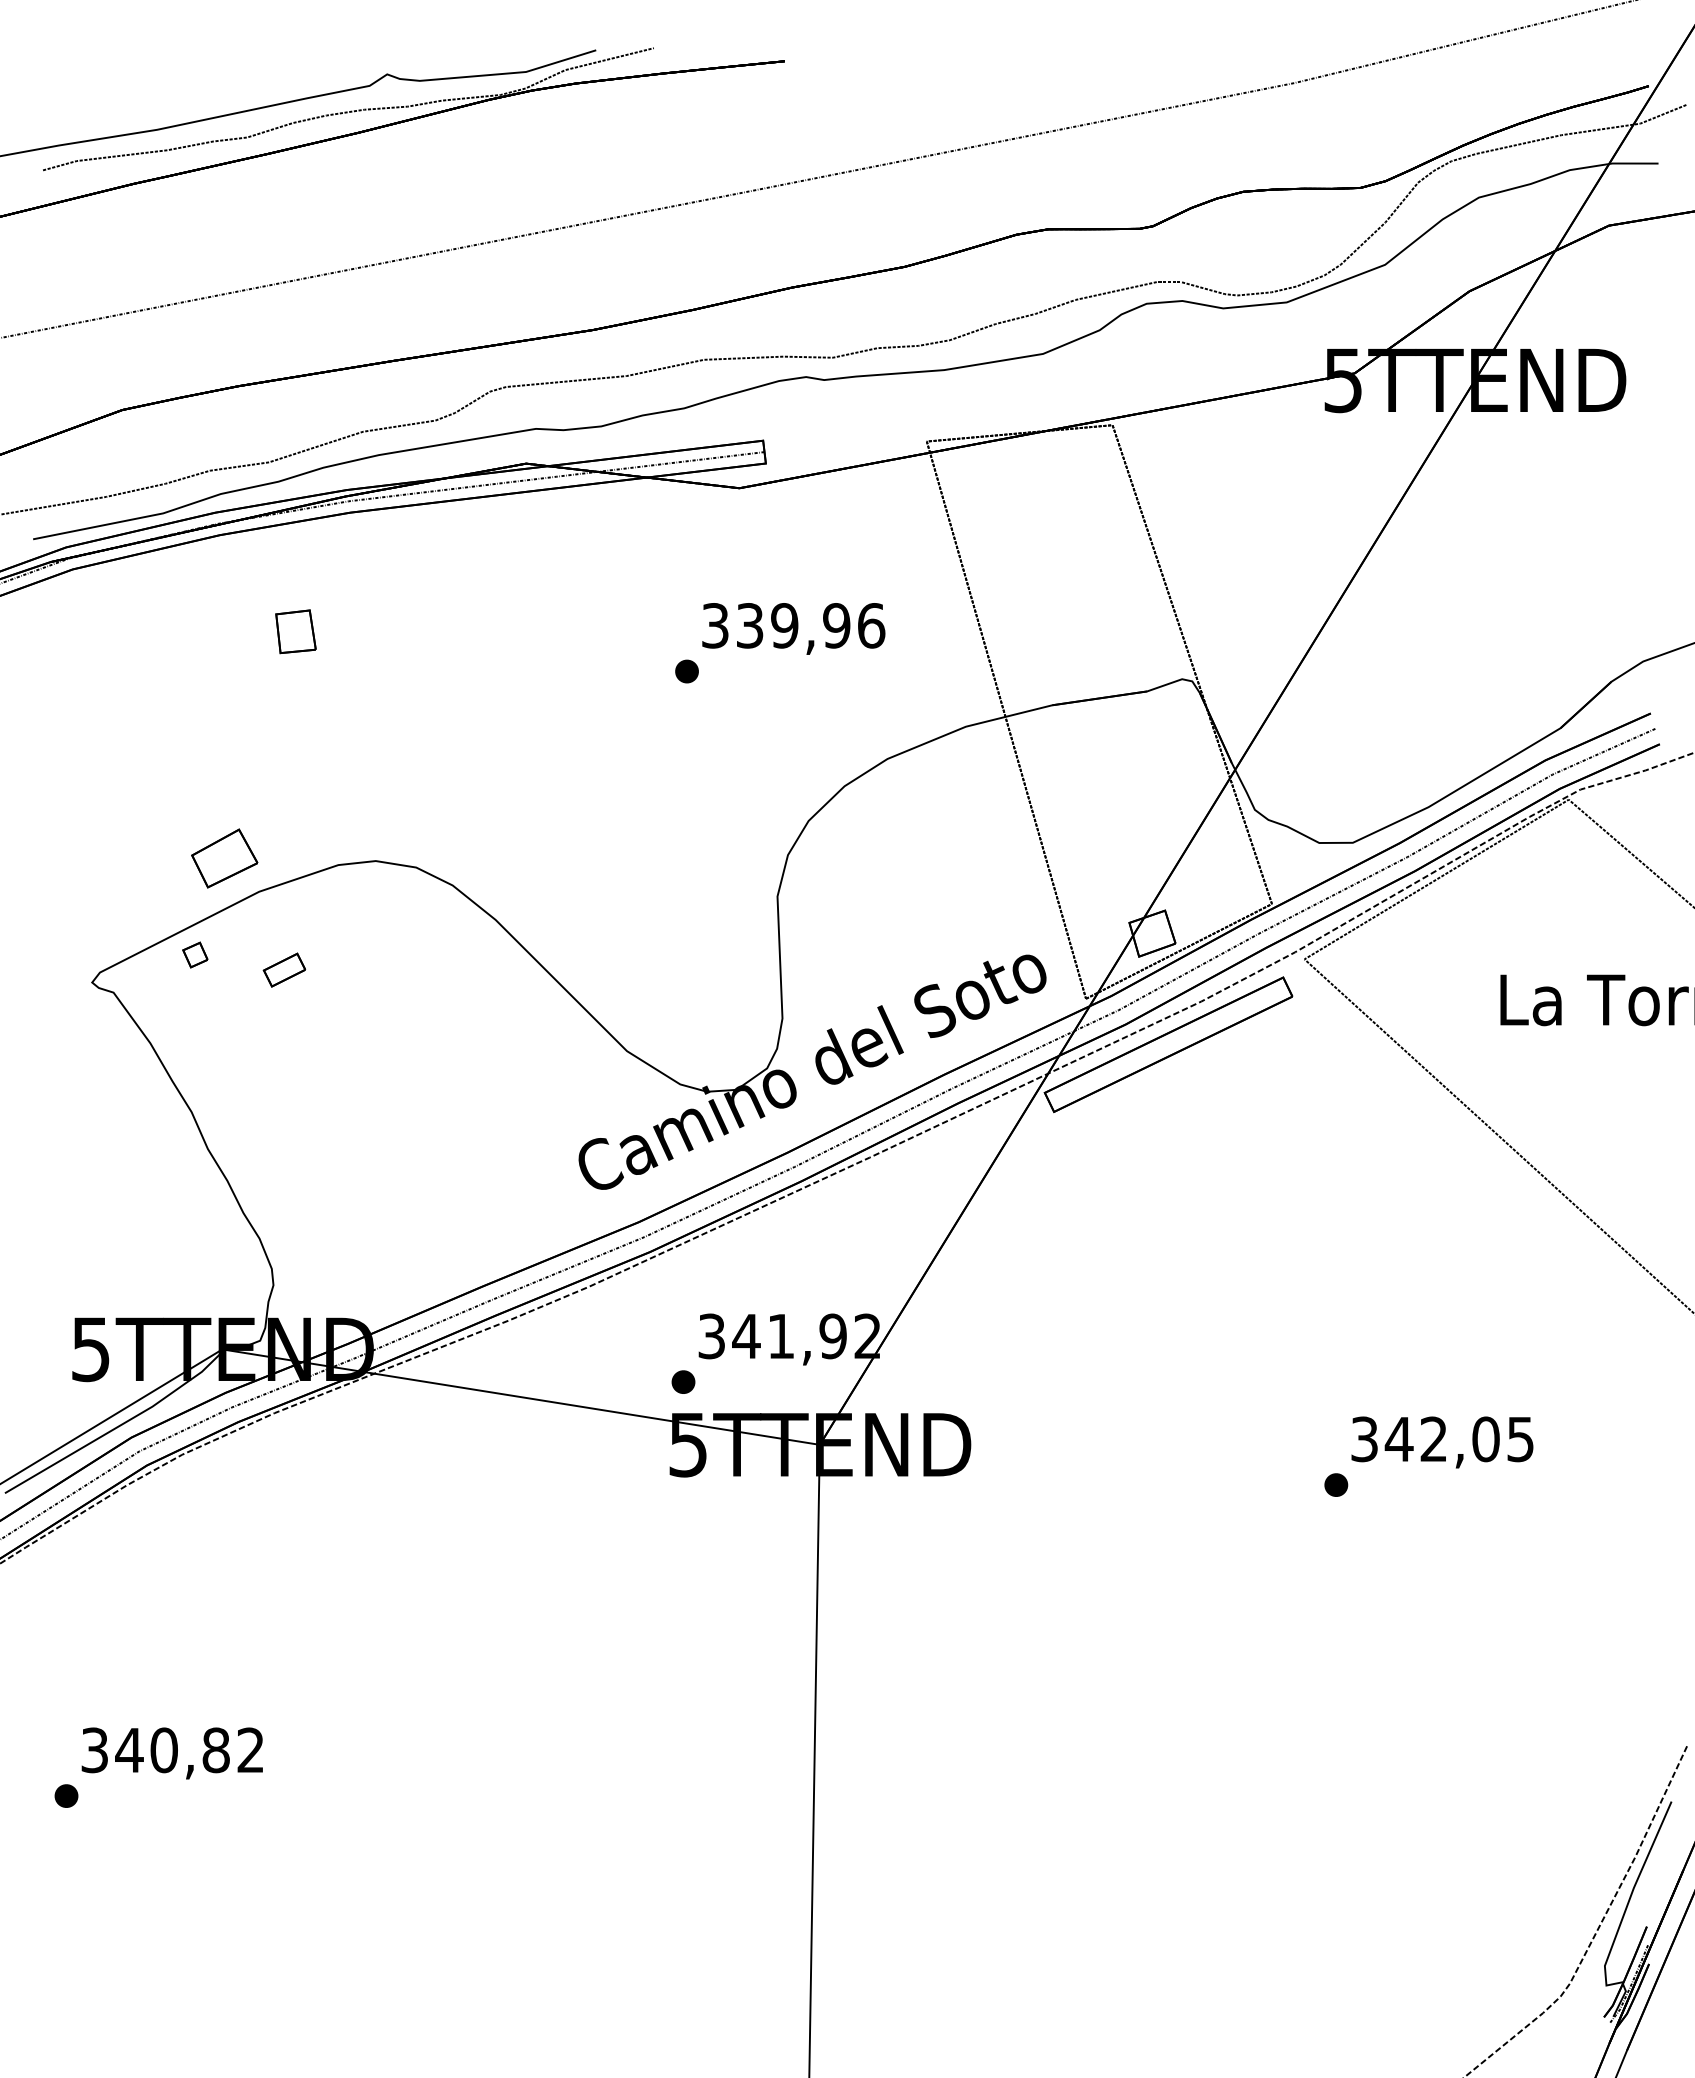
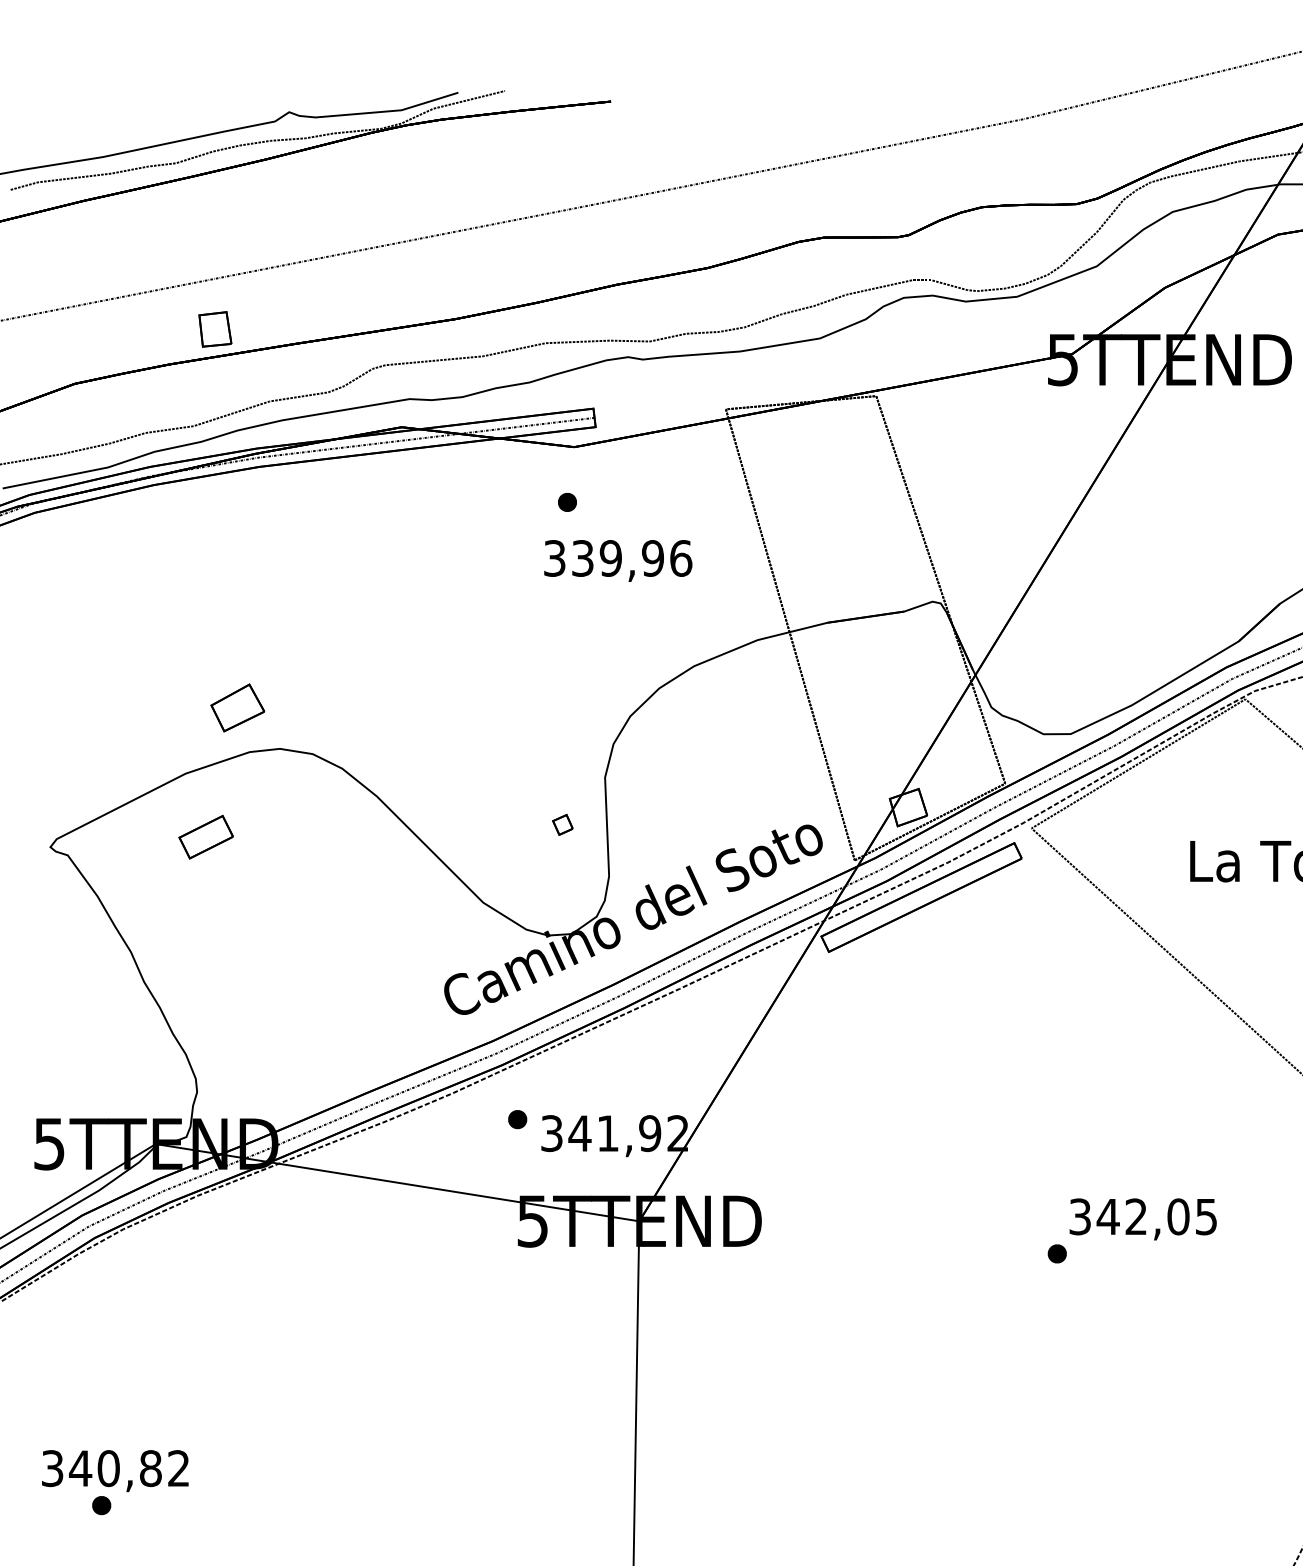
part: (295, 631) -> (215, 329), moved
part: (686, 671) -> (567, 502), moved
part: (224, 858) -> (237, 707), moved
part: (195, 954) -> (563, 824), moved
part: (284, 969) -> (206, 836), size x1.6
part: (683, 1381) -> (517, 1119), moved
part: (66, 1795) -> (101, 1505), moved

